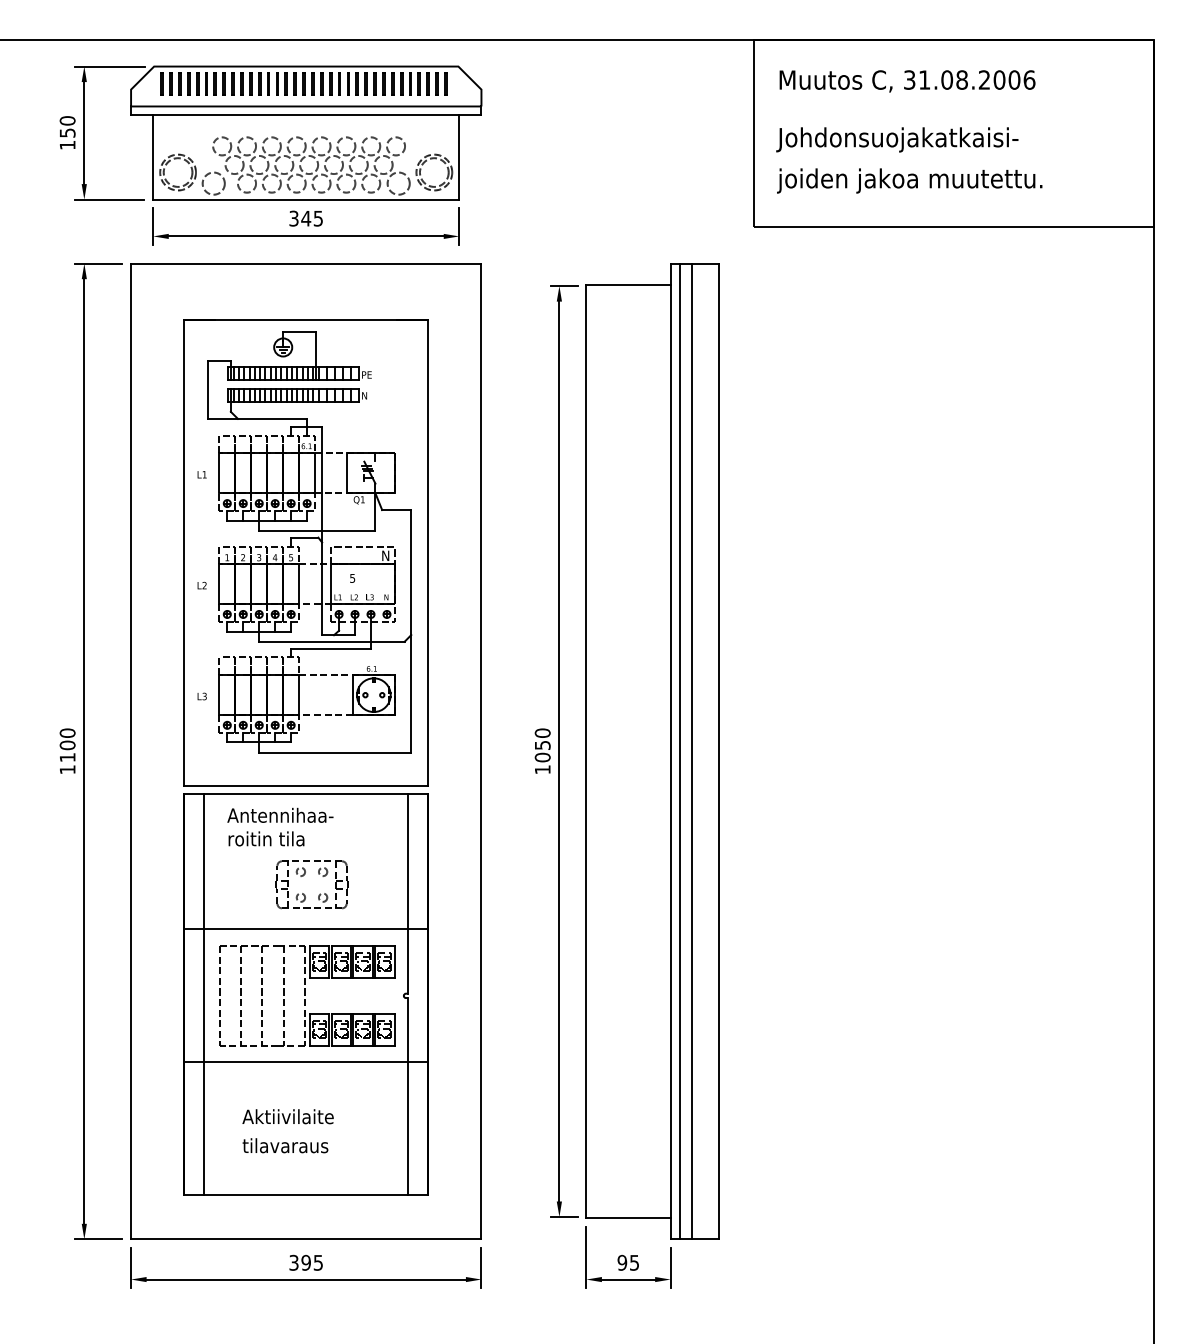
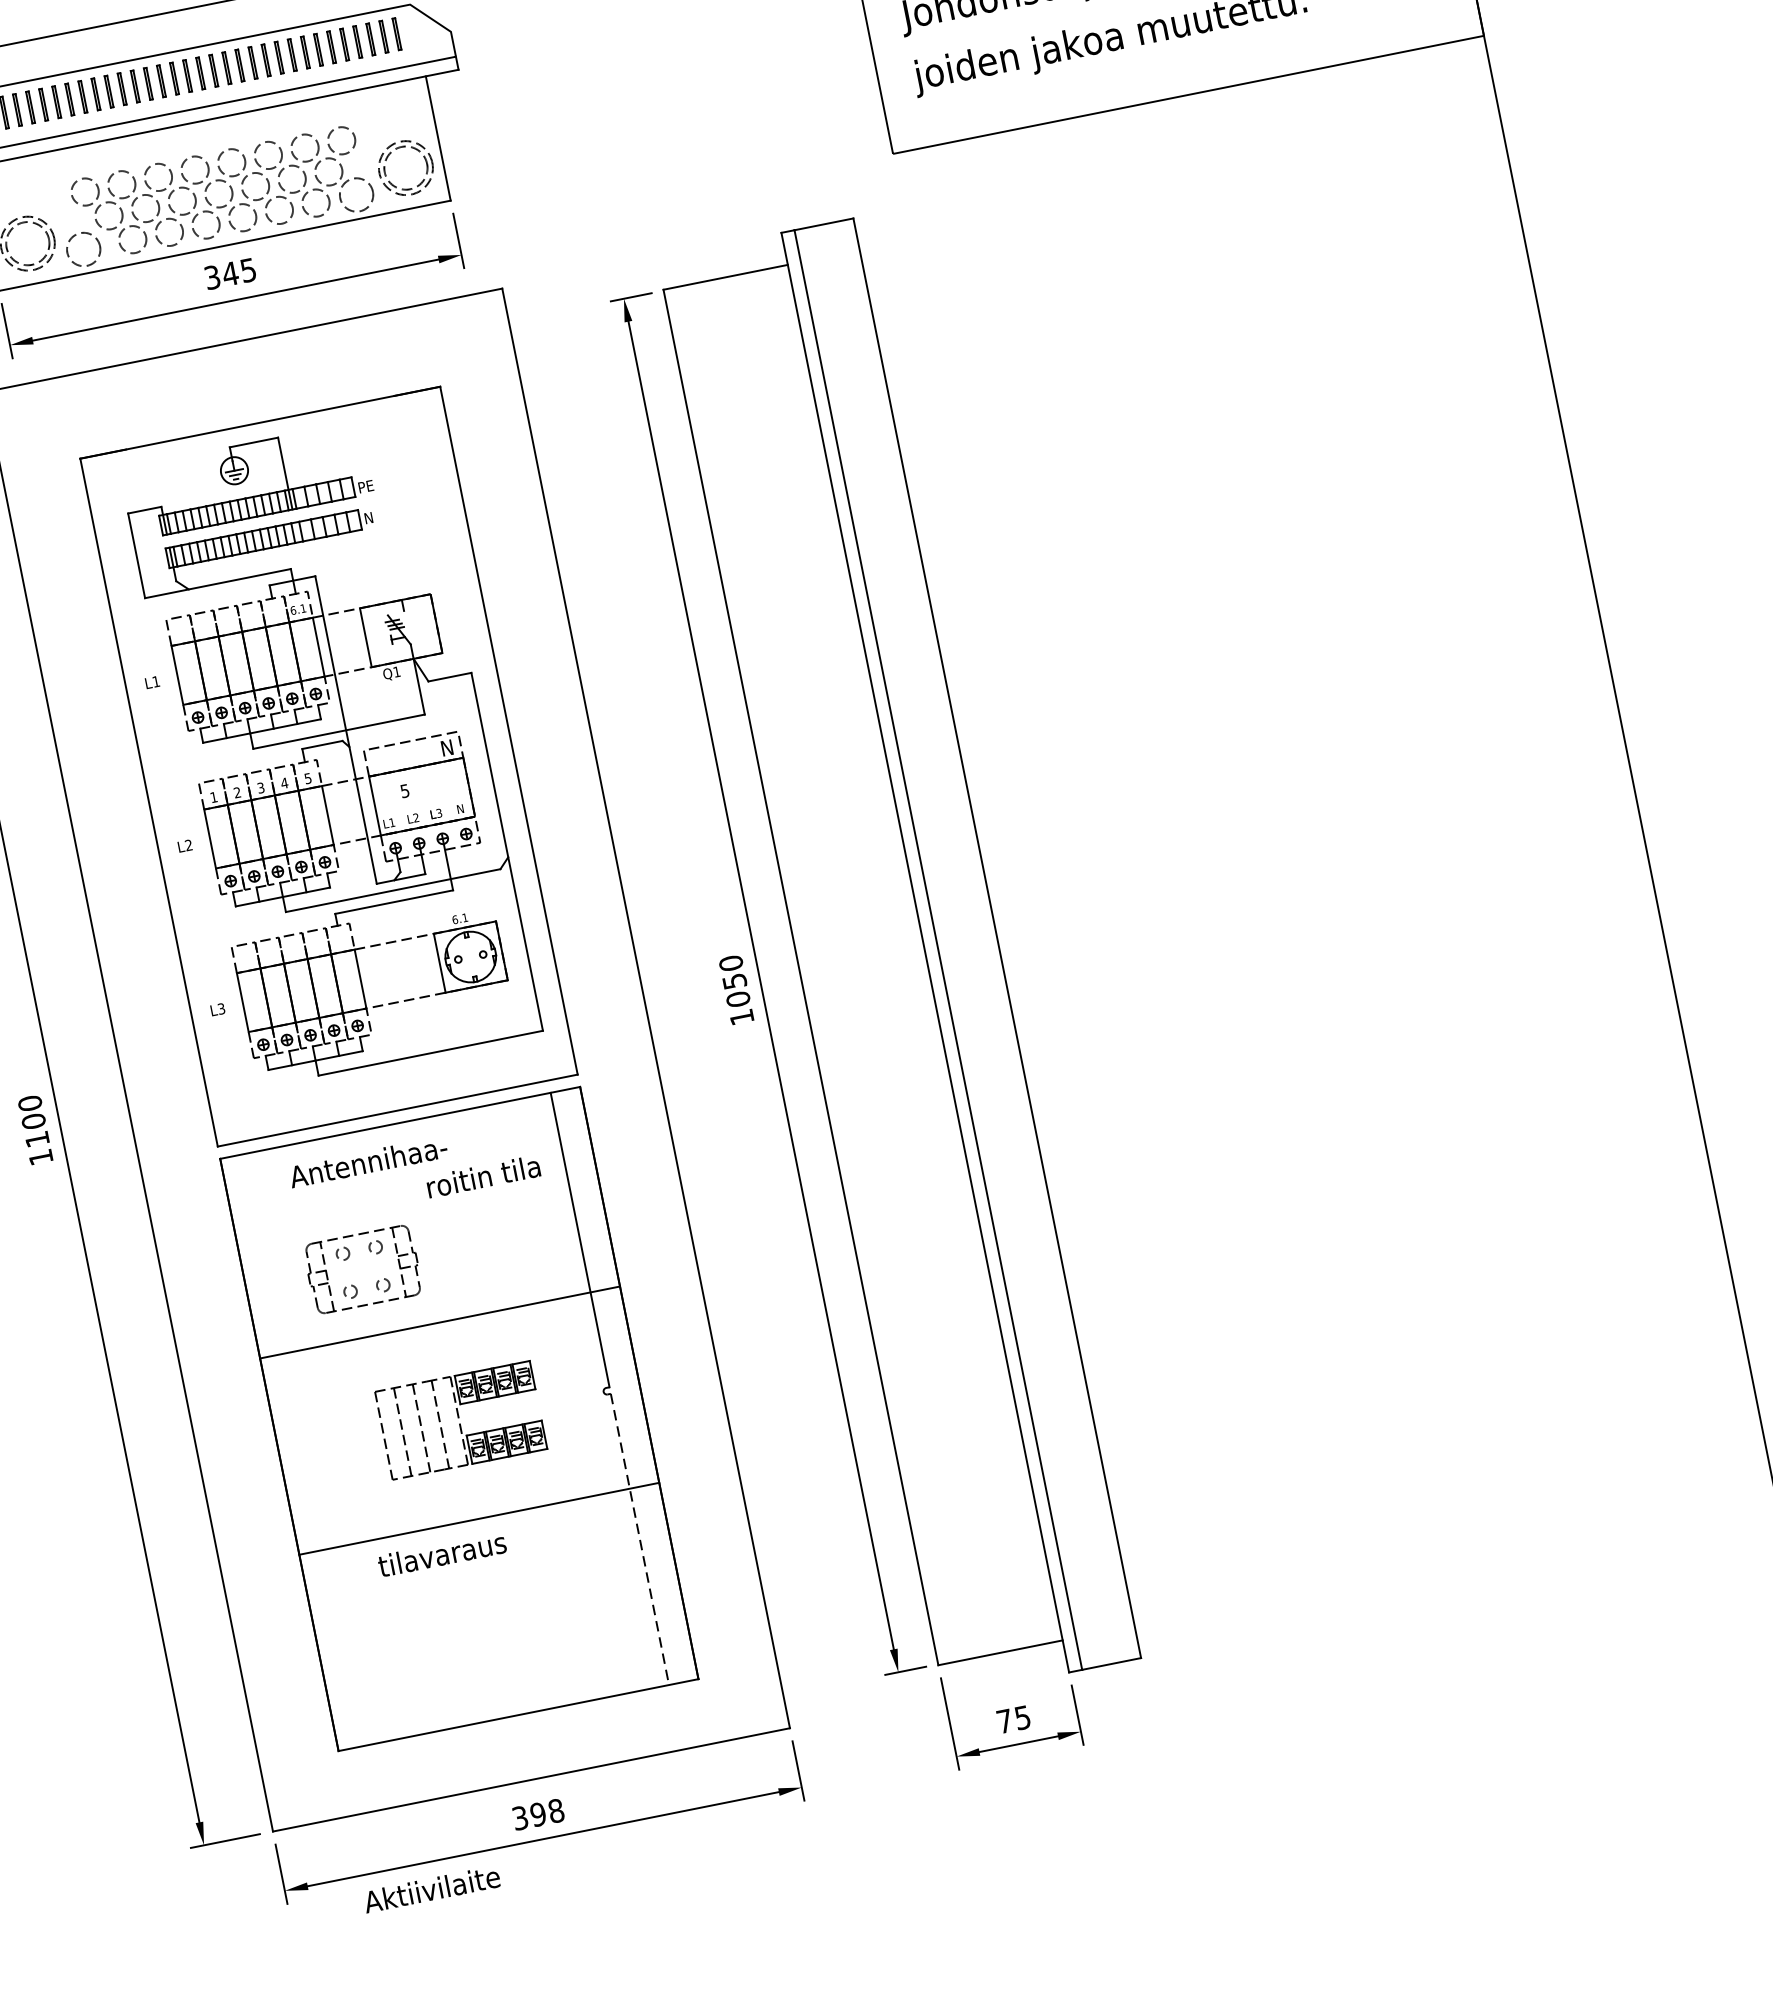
line: (691, 751) -> (956, 946), removed
text: (266, 838) -> (483, 1175), moved
part: (303, 876) -> (348, 1259), moved
line: (204, 994) -> (309, 1448), removed
part: (307, 995) -> (461, 1419), size x0.6
line: (408, 1096) -> (640, 1538), solid -> dashed
text: (287, 1116) -> (430, 1889), moved
text: (285, 1145) -> (442, 1553), moved
text: (318, 1262) -> (556, 1810), 395 -> 398
text: (622, 1262) -> (1004, 1720), 95 -> 75

